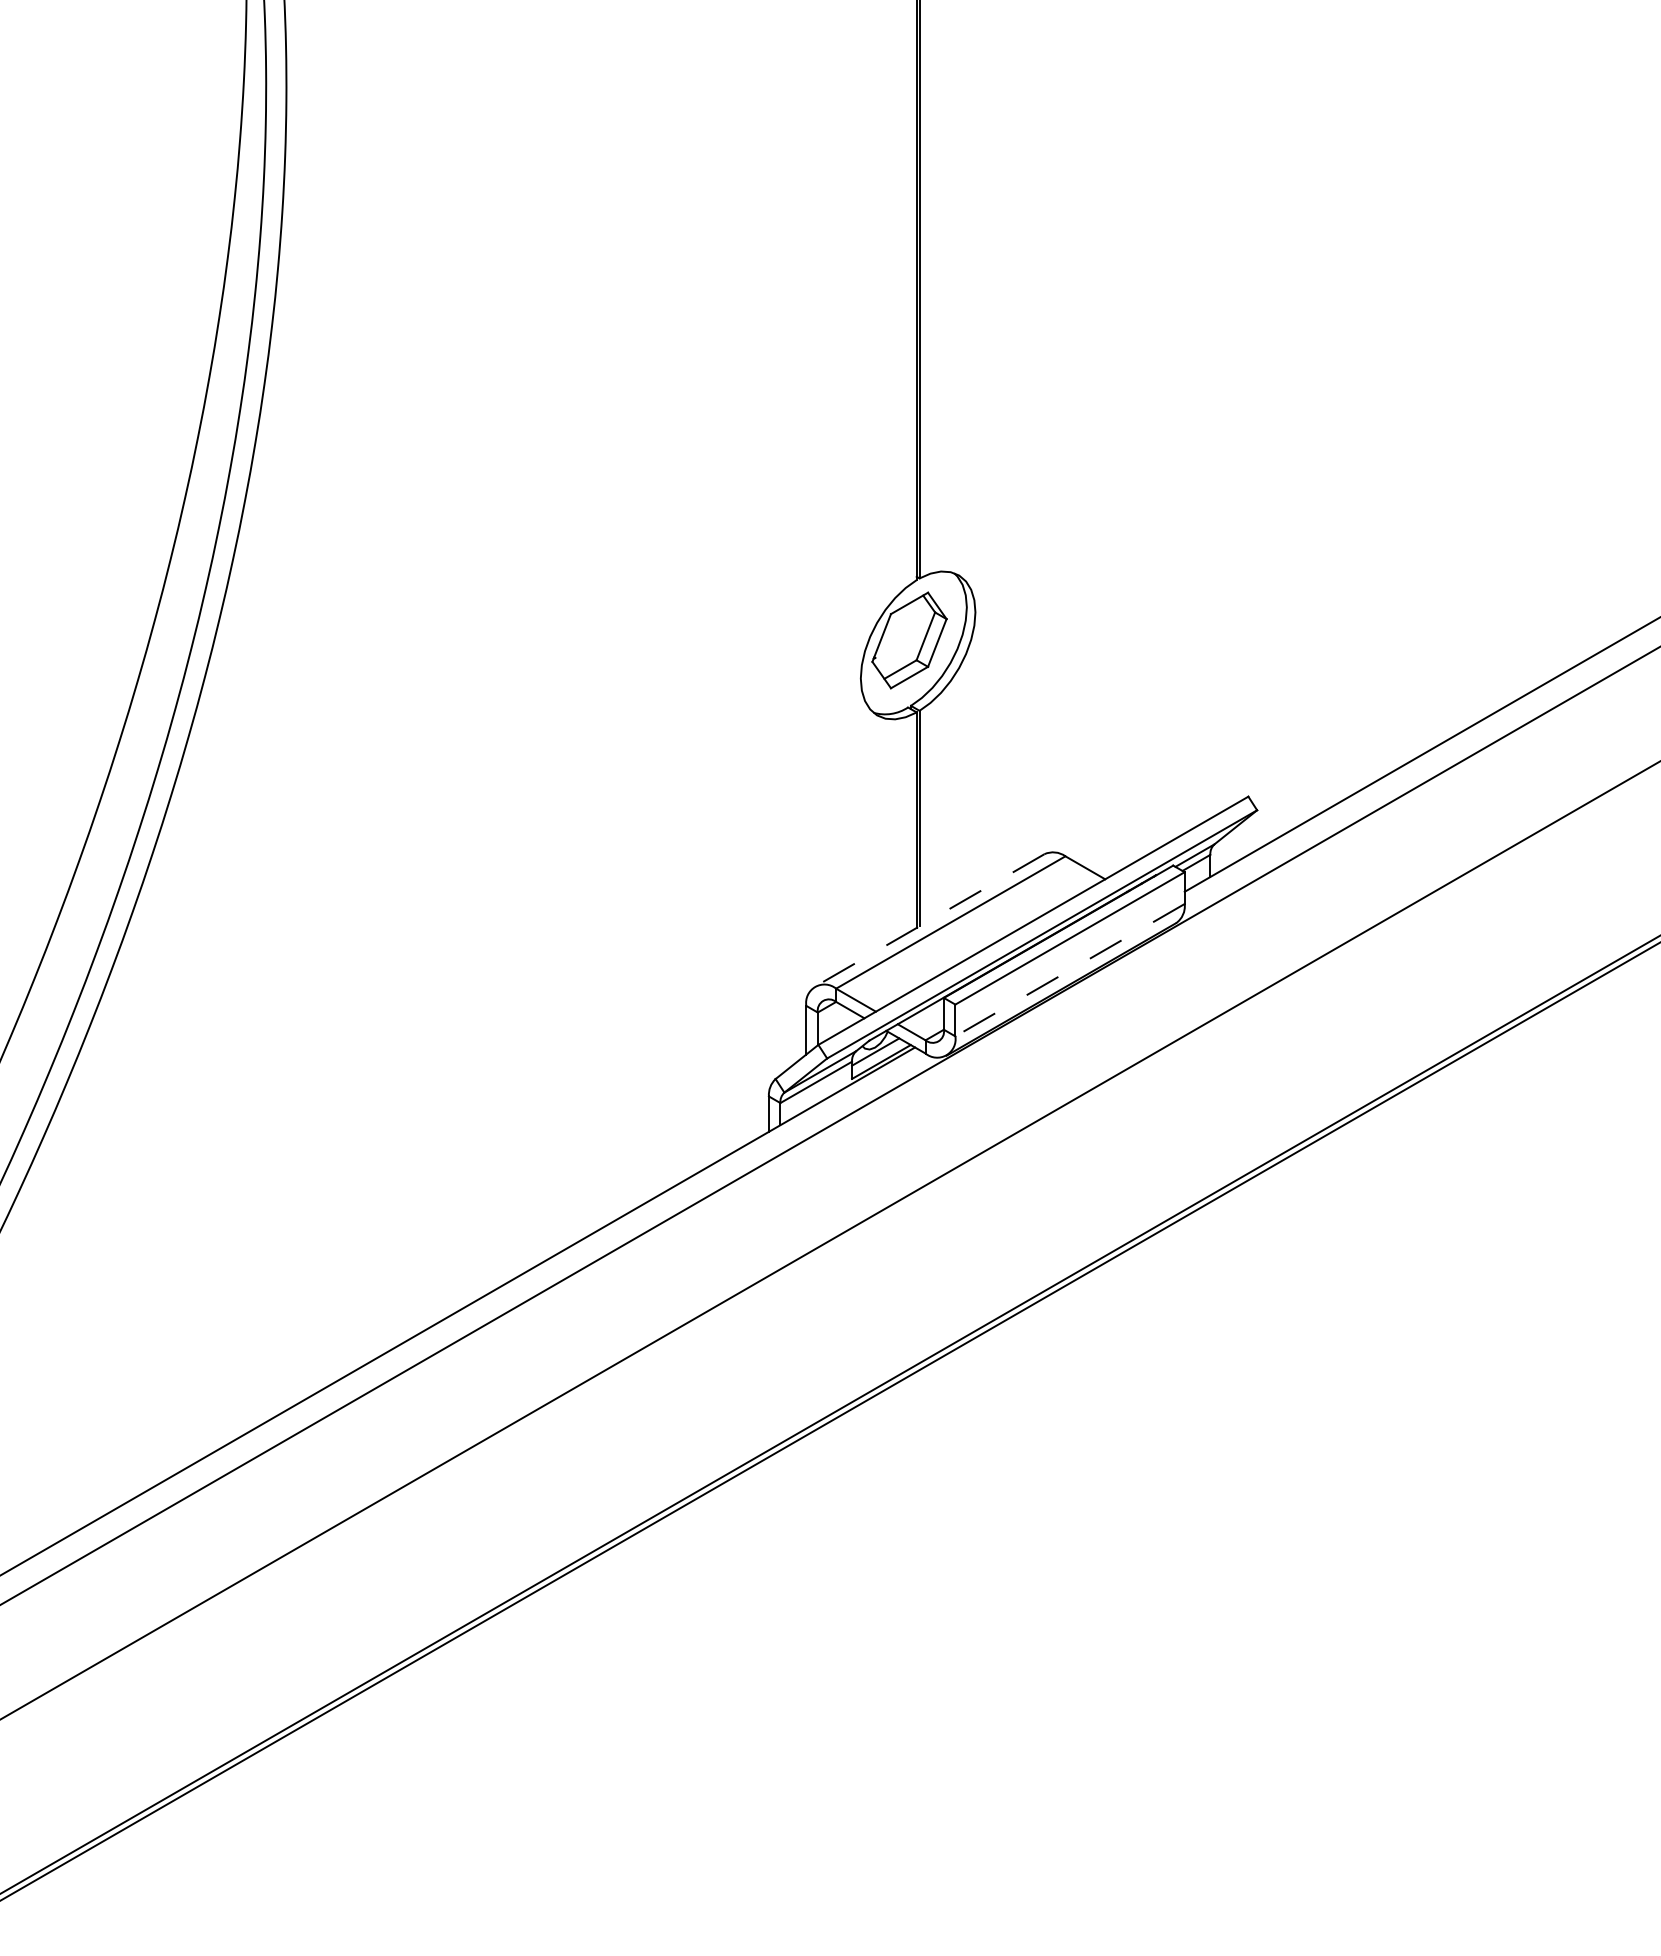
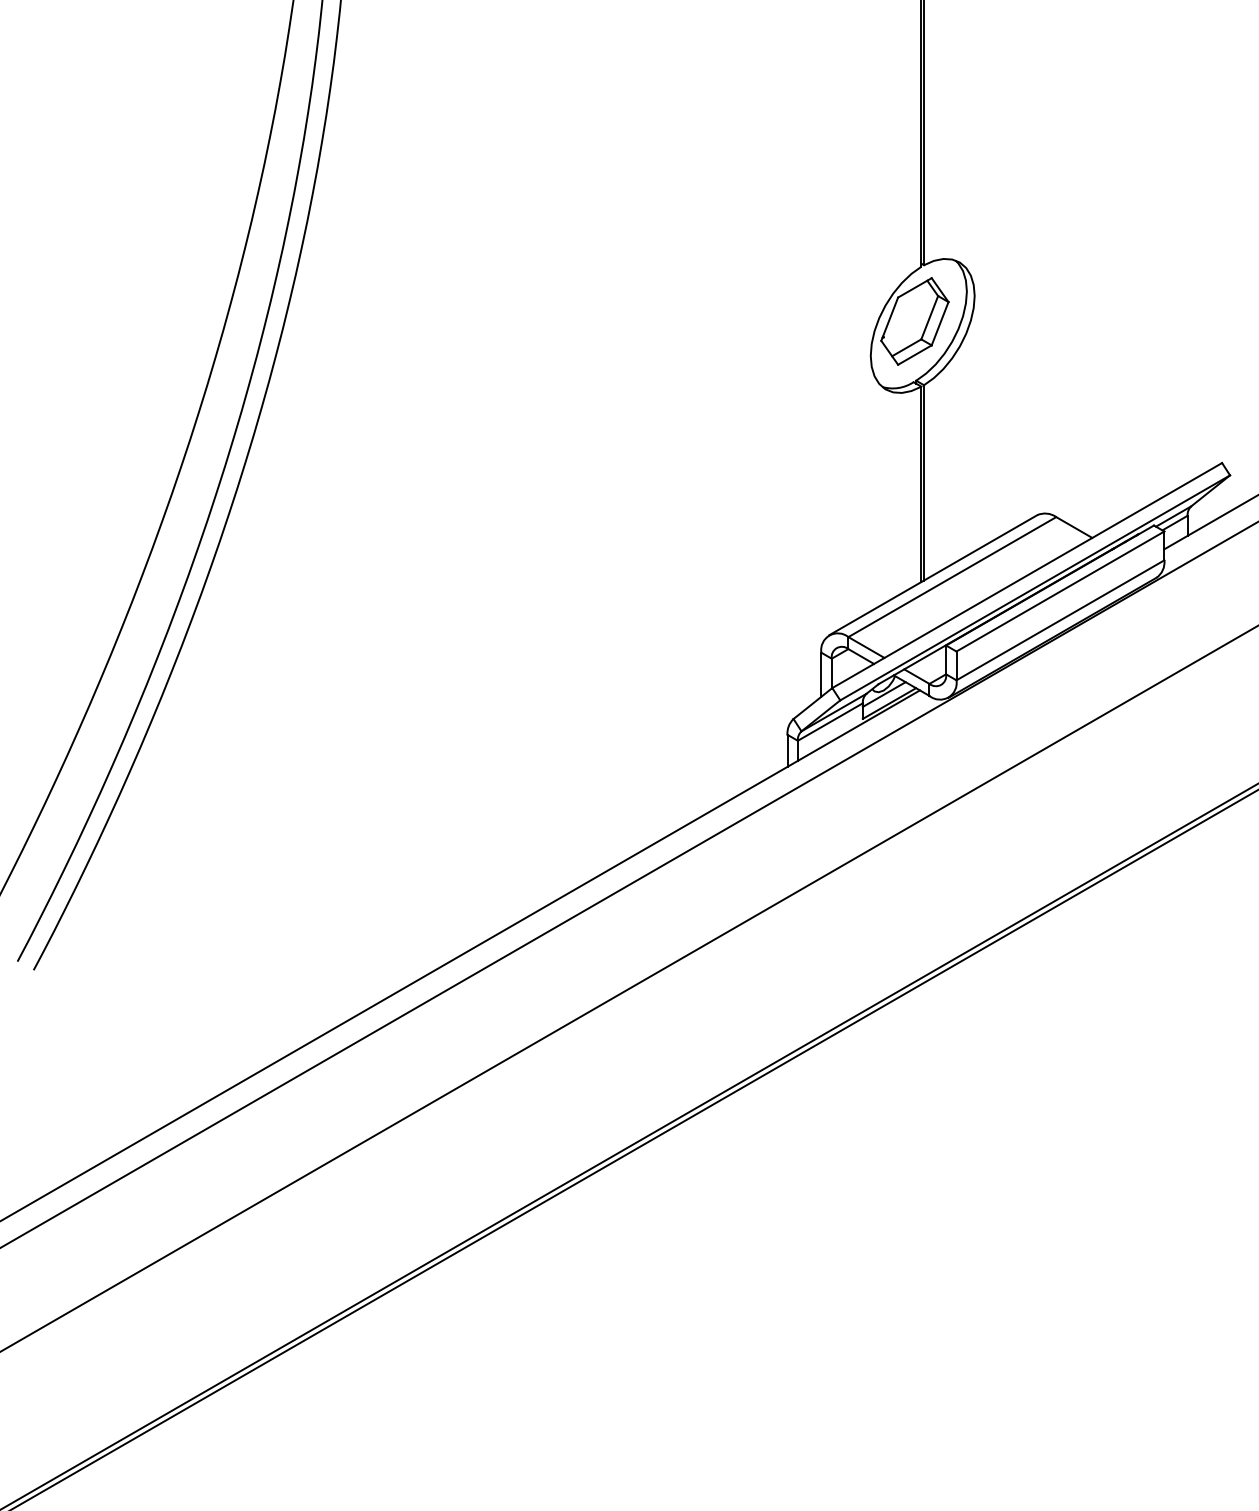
line: (929, 920) -> (933, 575), dashed -> solid
line: (1069, 970) -> (1059, 620), dashed -> solid

